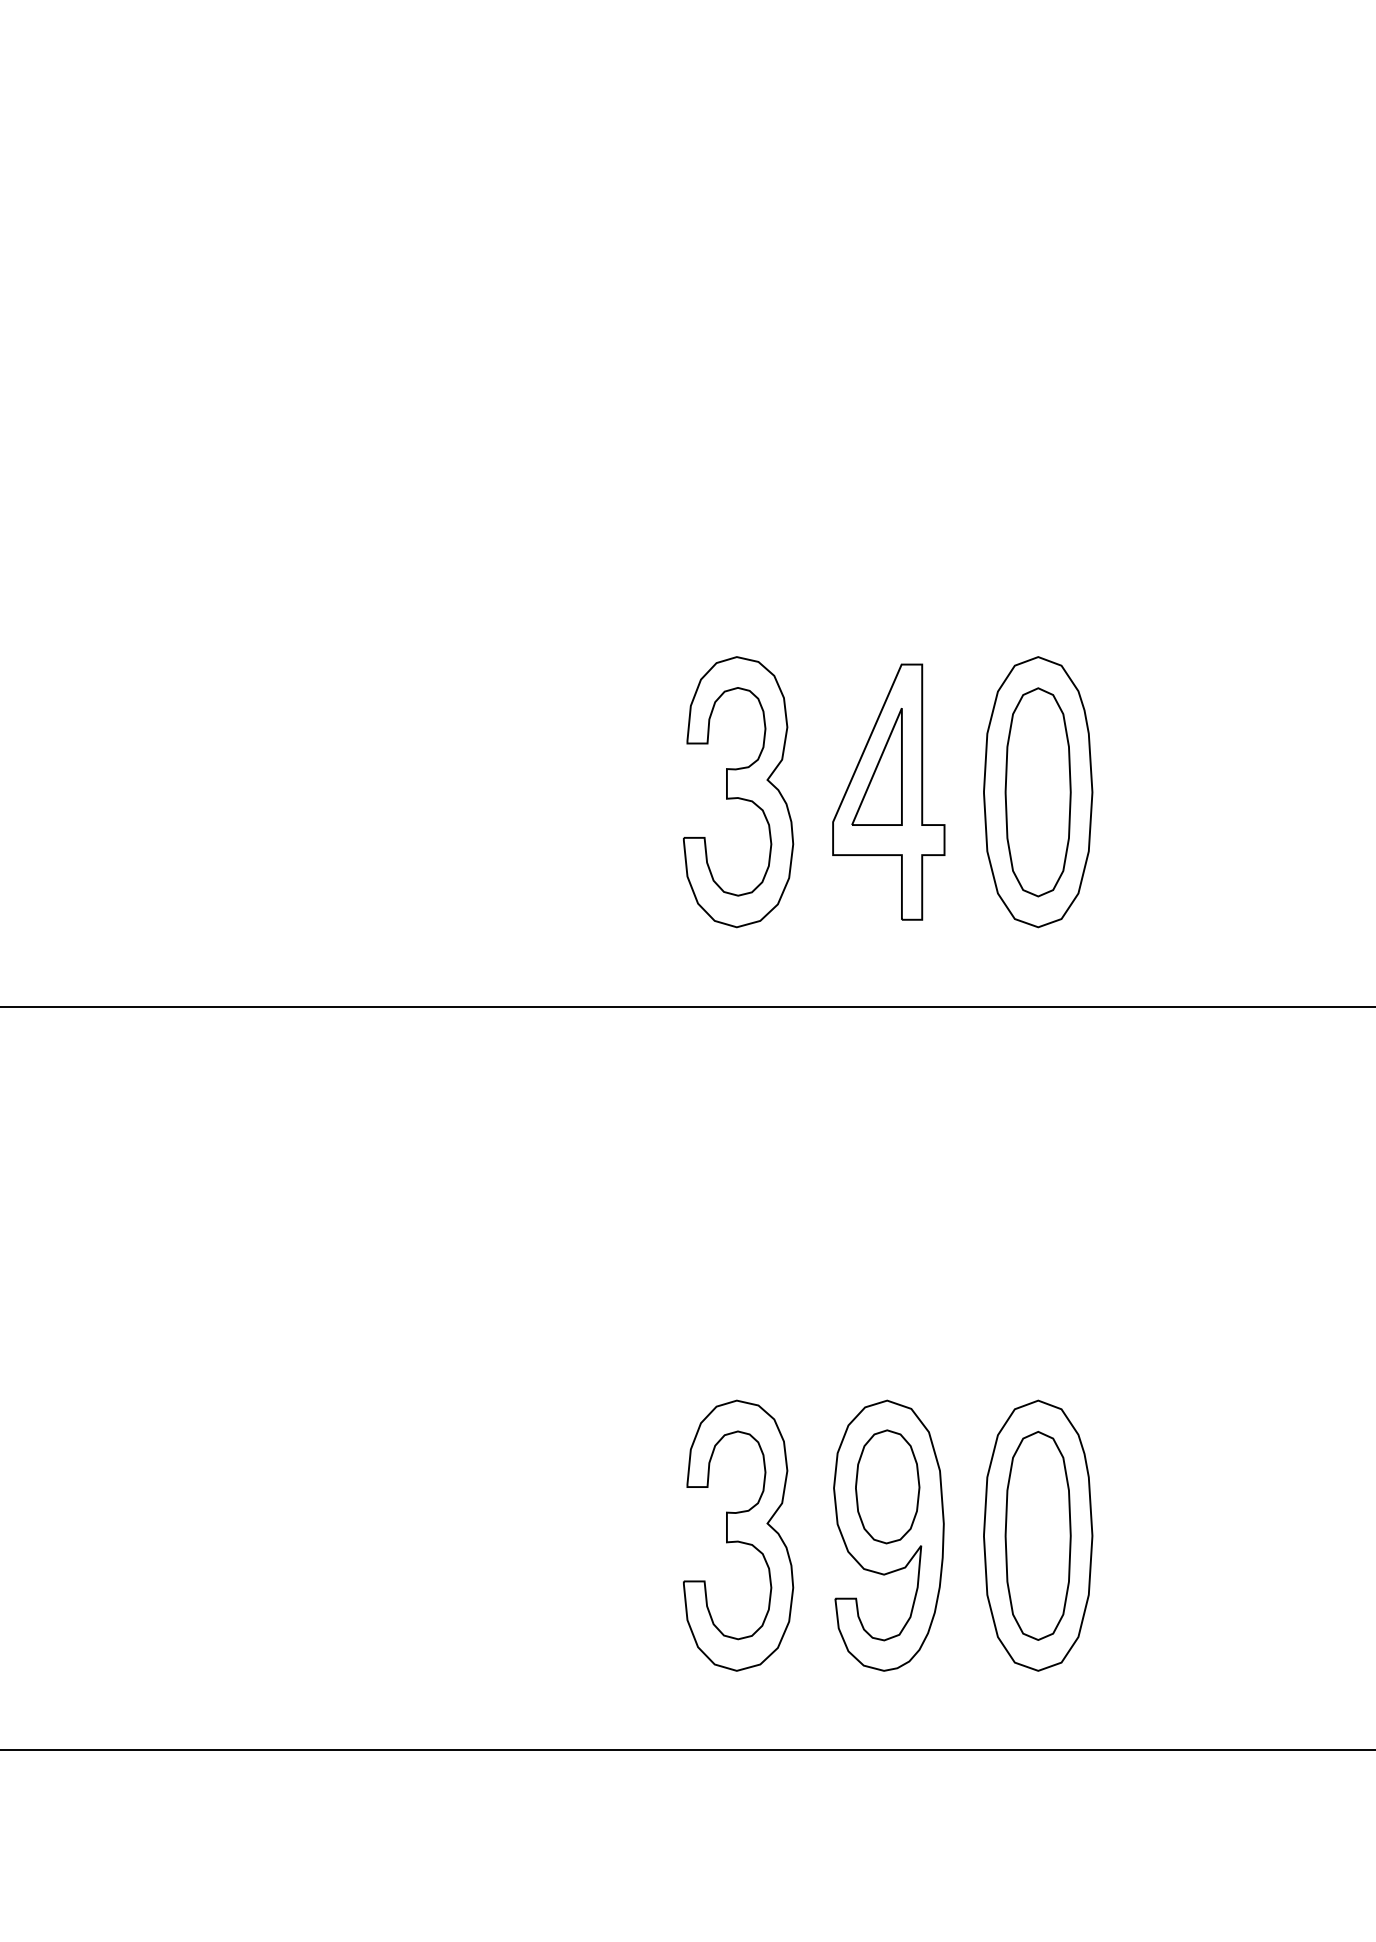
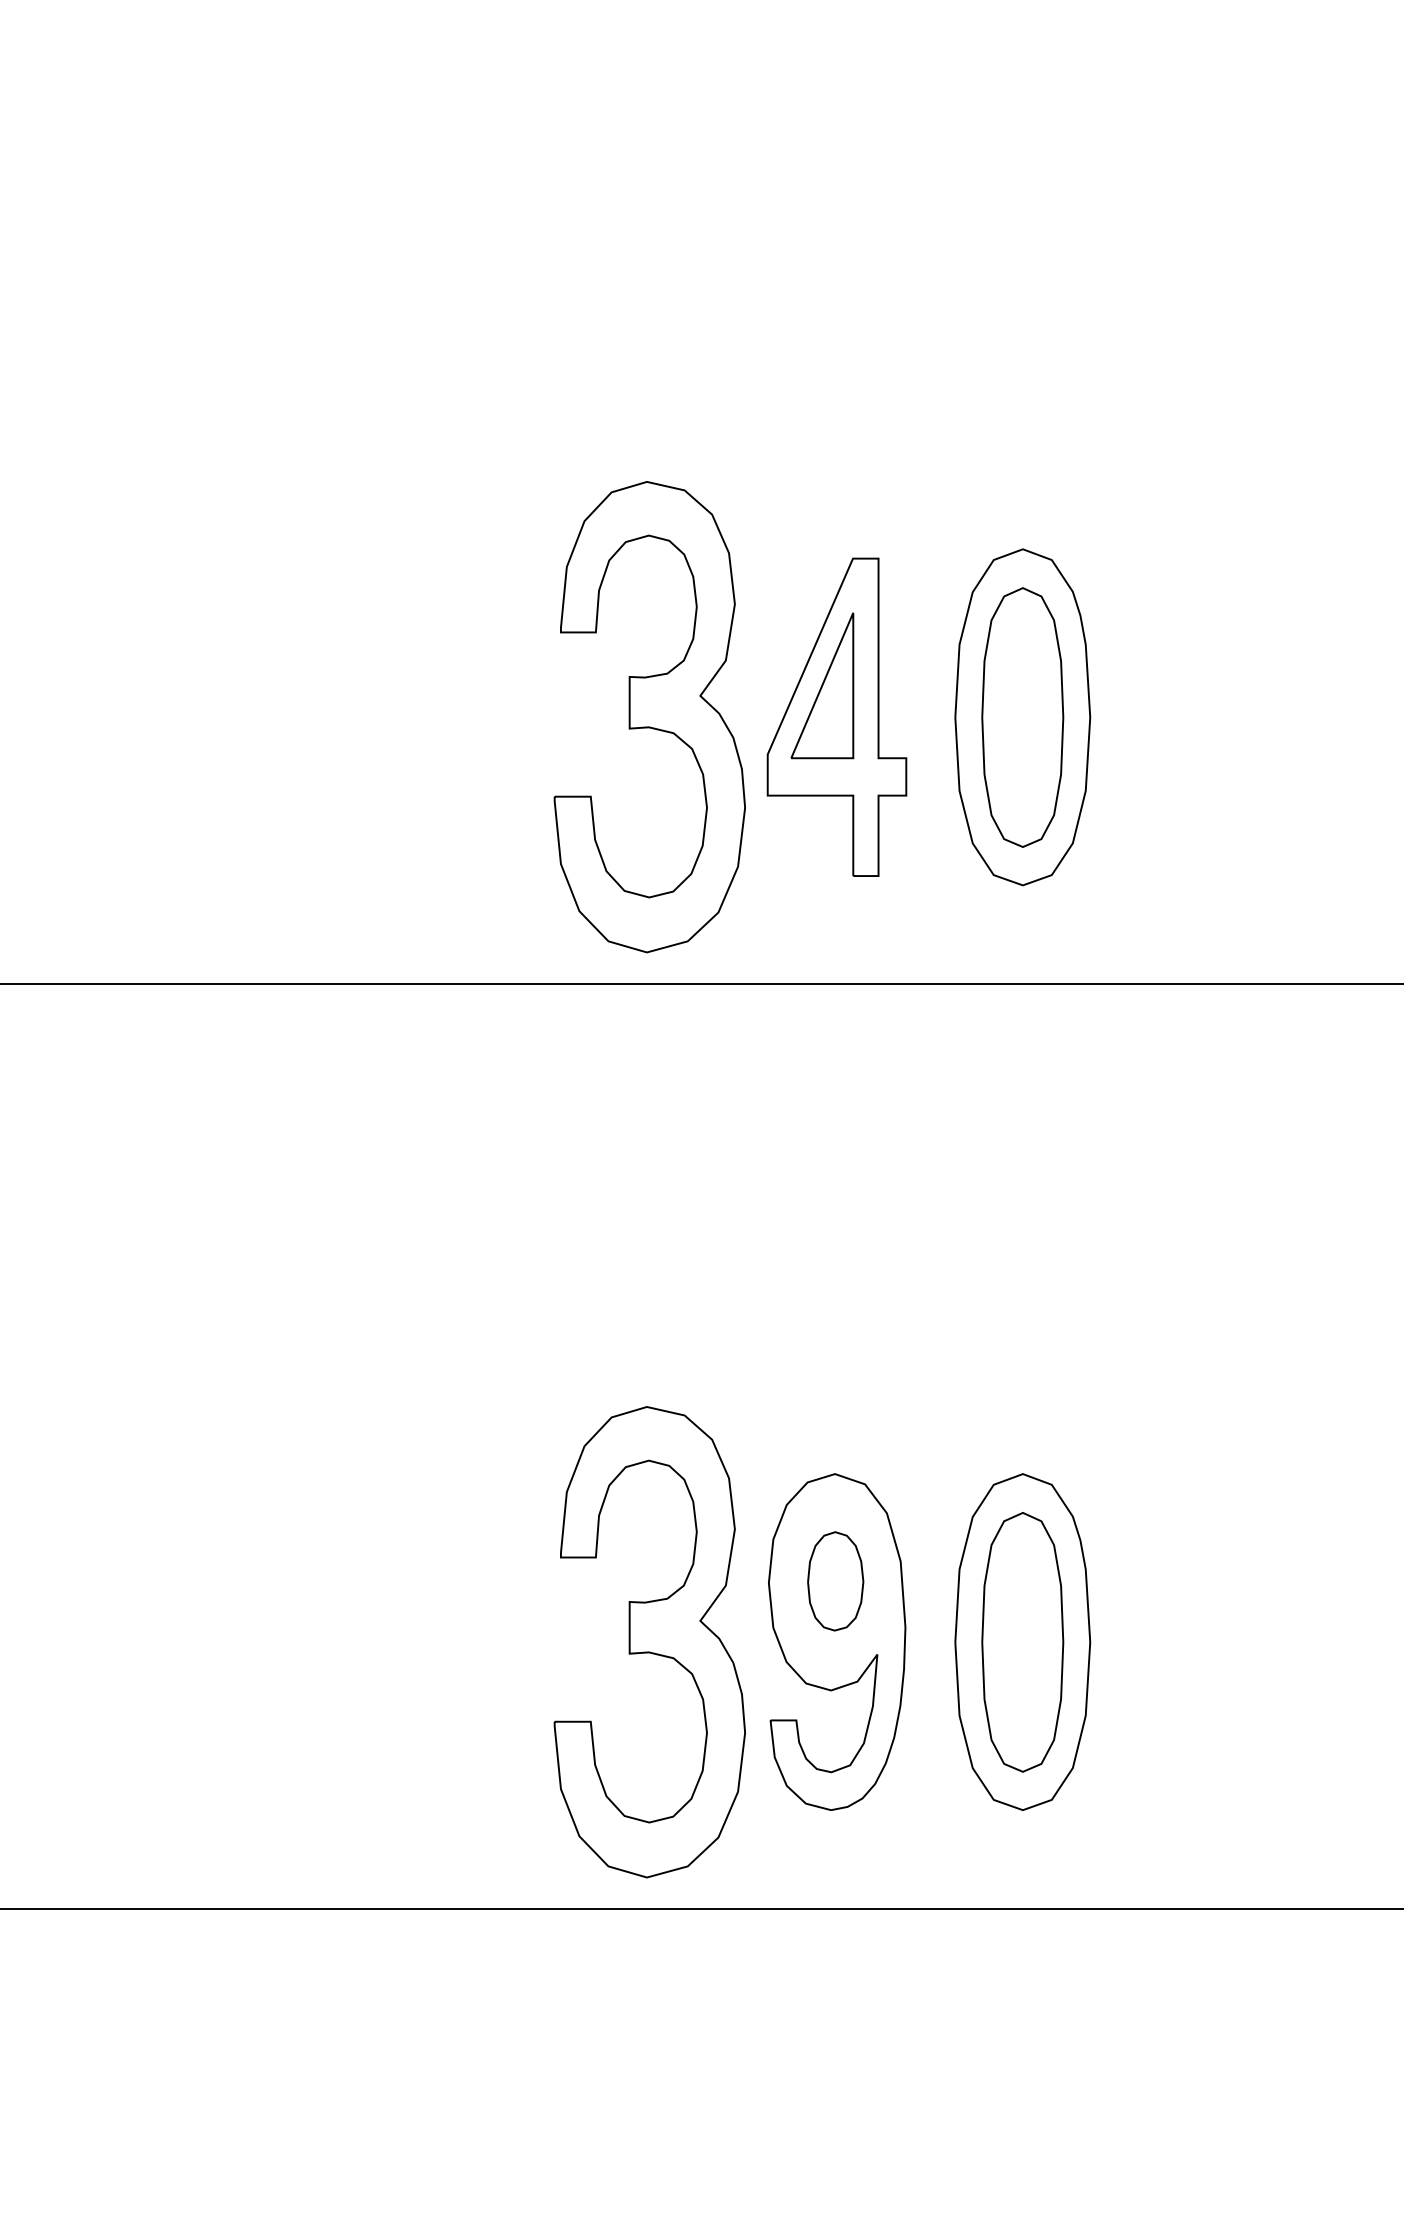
part: (738, 792) -> (650, 717), size x1.4
part: (887, 1486) -> (835, 1580), size x0.7
part: (738, 1535) -> (650, 1641), size x1.4

